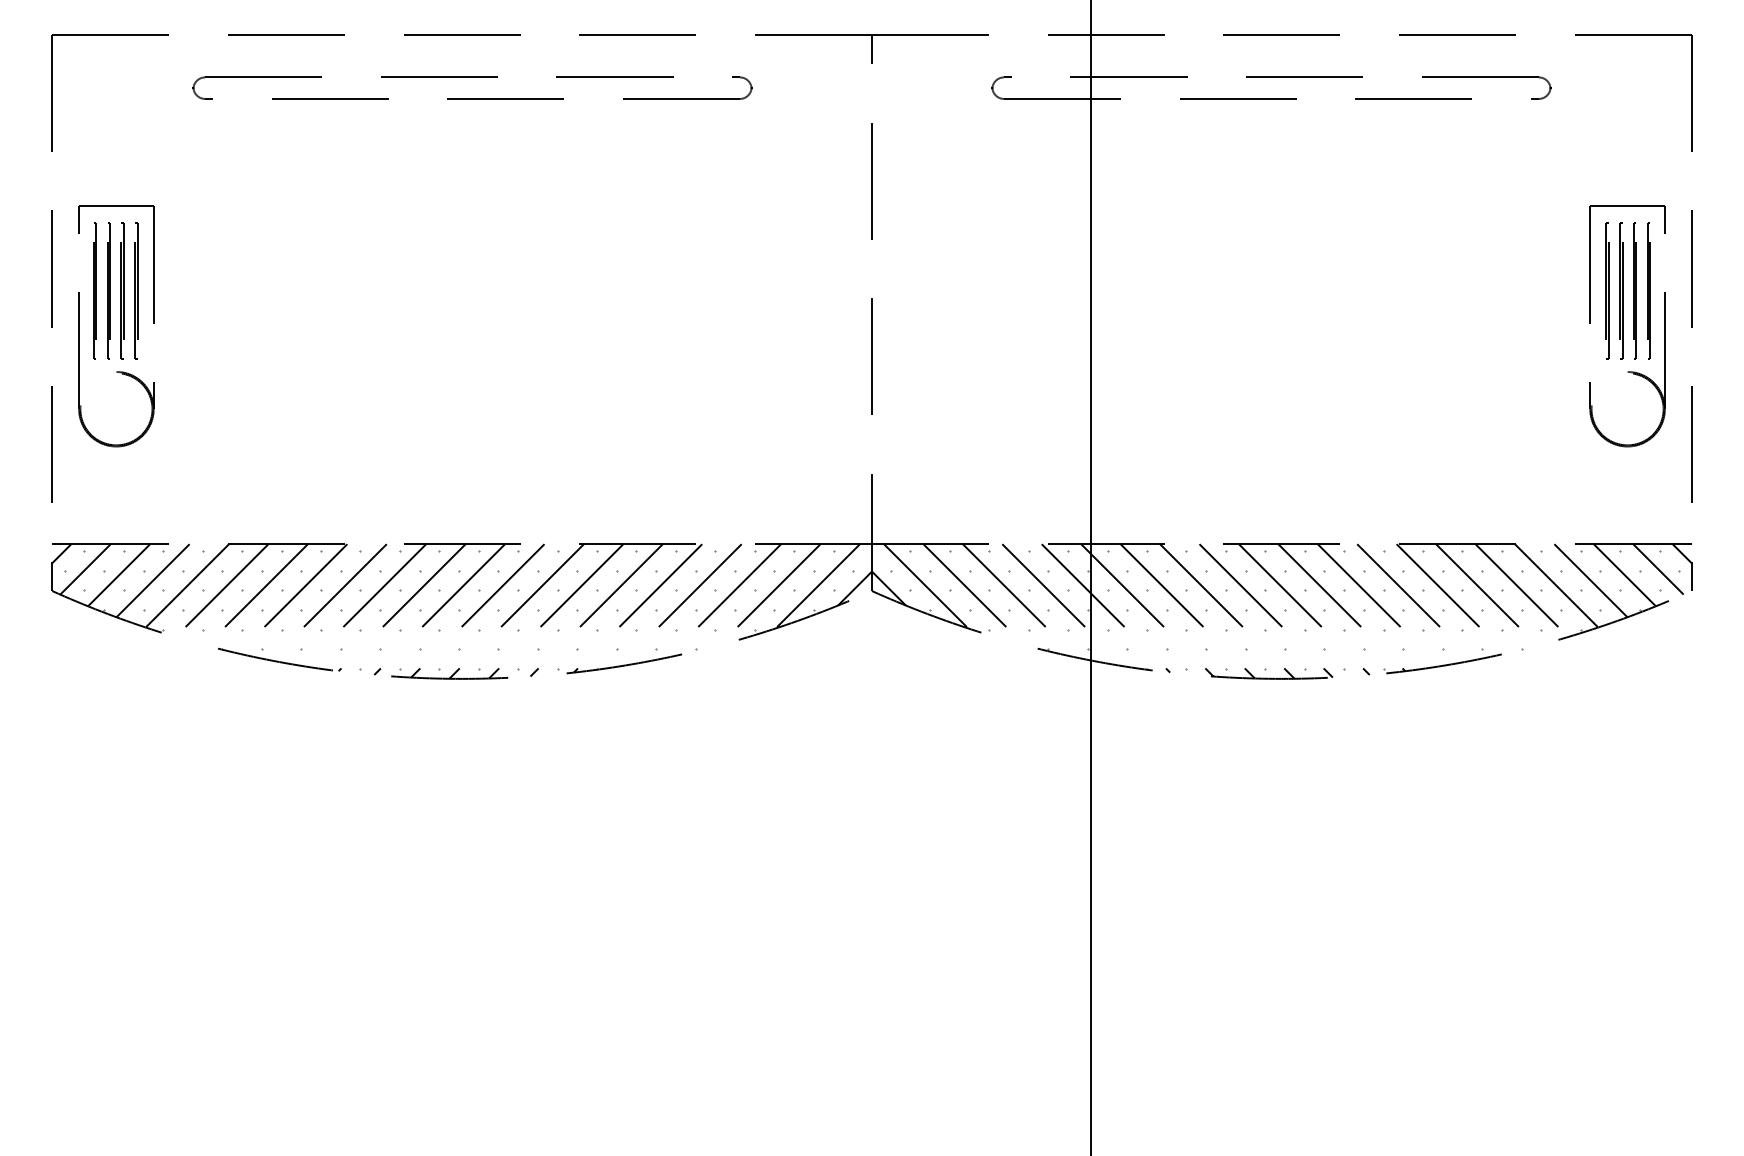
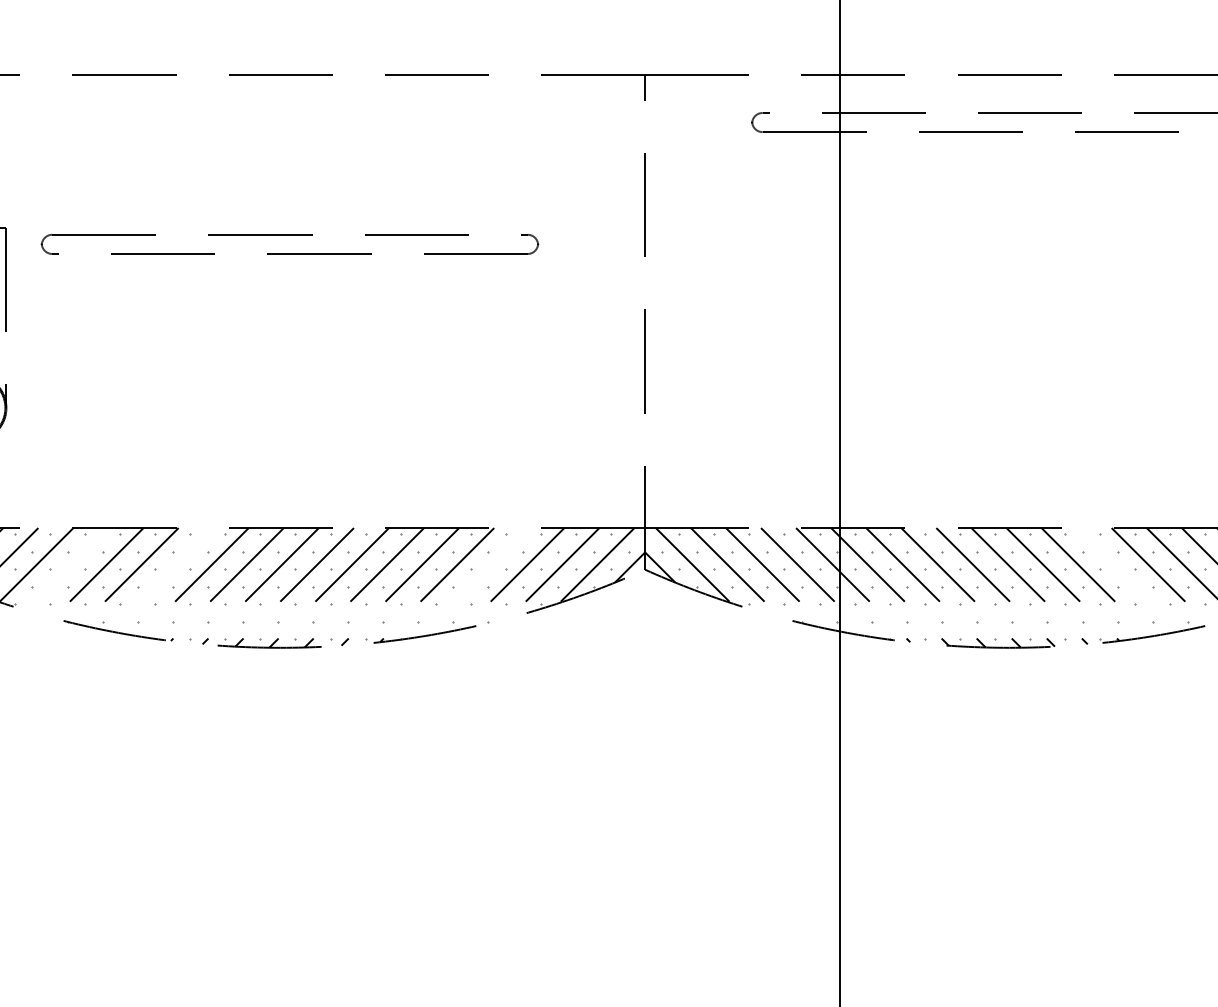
part: (472, 77) -> (289, 234), moved
line: (345, 585) -> (177, 564), removed
line: (699, 585) -> (491, 564), removed
line: (1398, 585) -> (1113, 564), removed
line: (221, 590) -> (66, 569), removed

